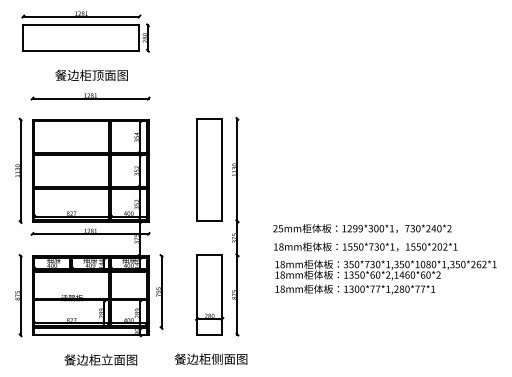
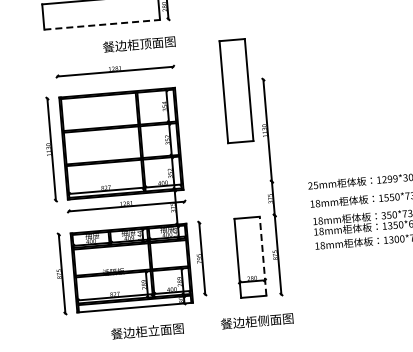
line: (81, 50) -> (102, 24), solid -> dashed
text: (91, 74) -> (138, 43), moved
part: (209, 169) -> (236, 90), moved
line: (222, 294) -> (263, 255), solid -> dashed

